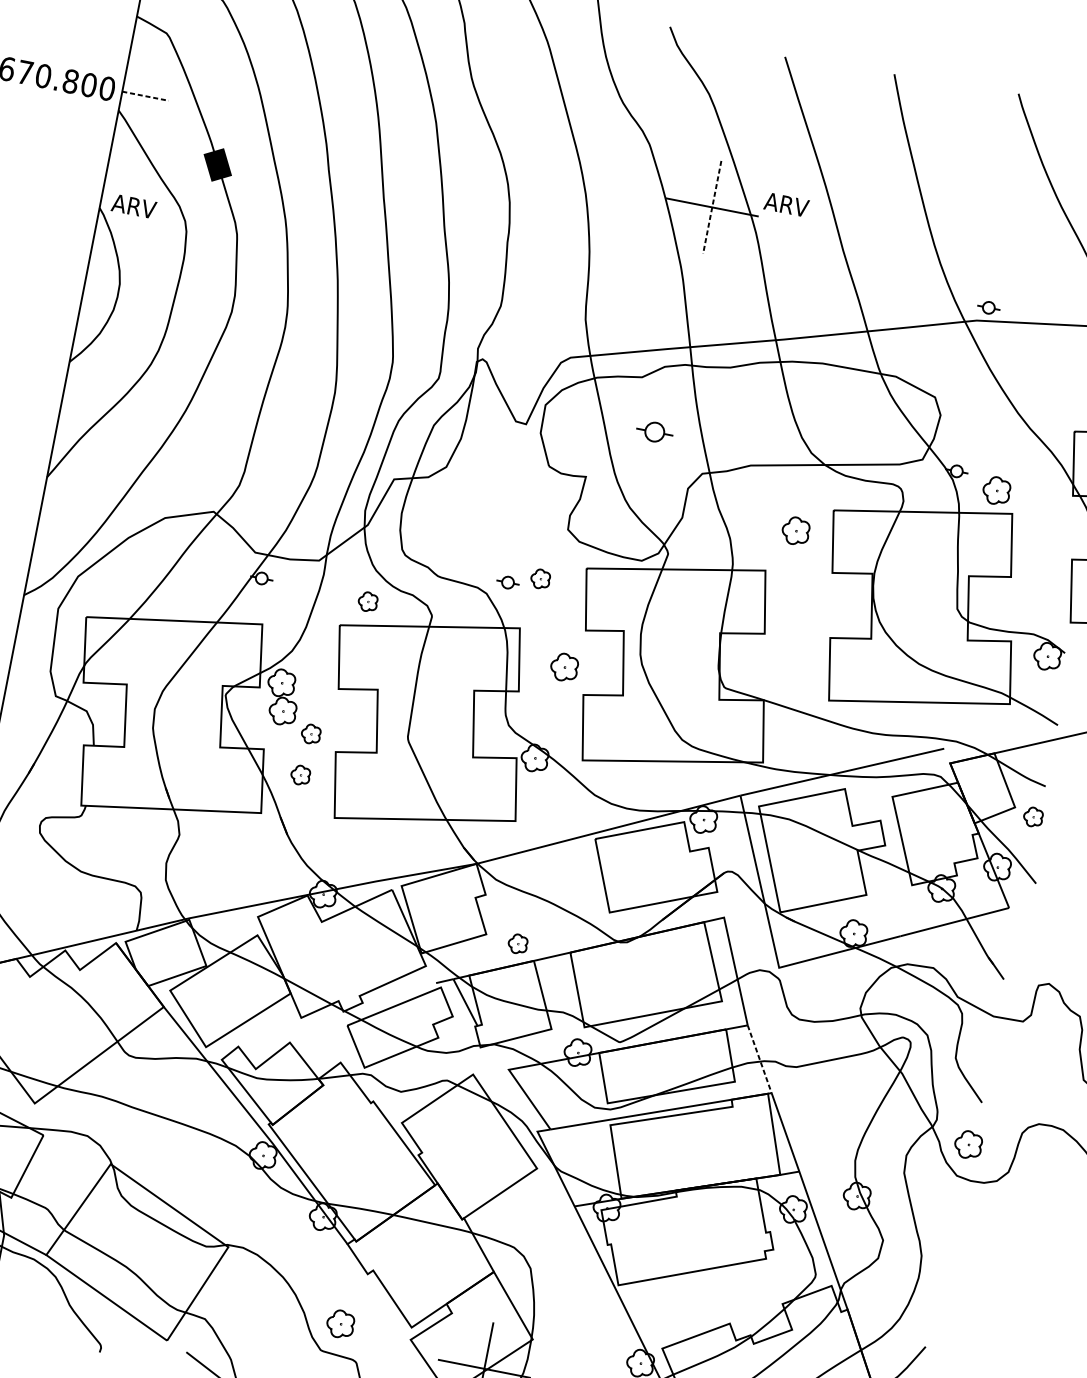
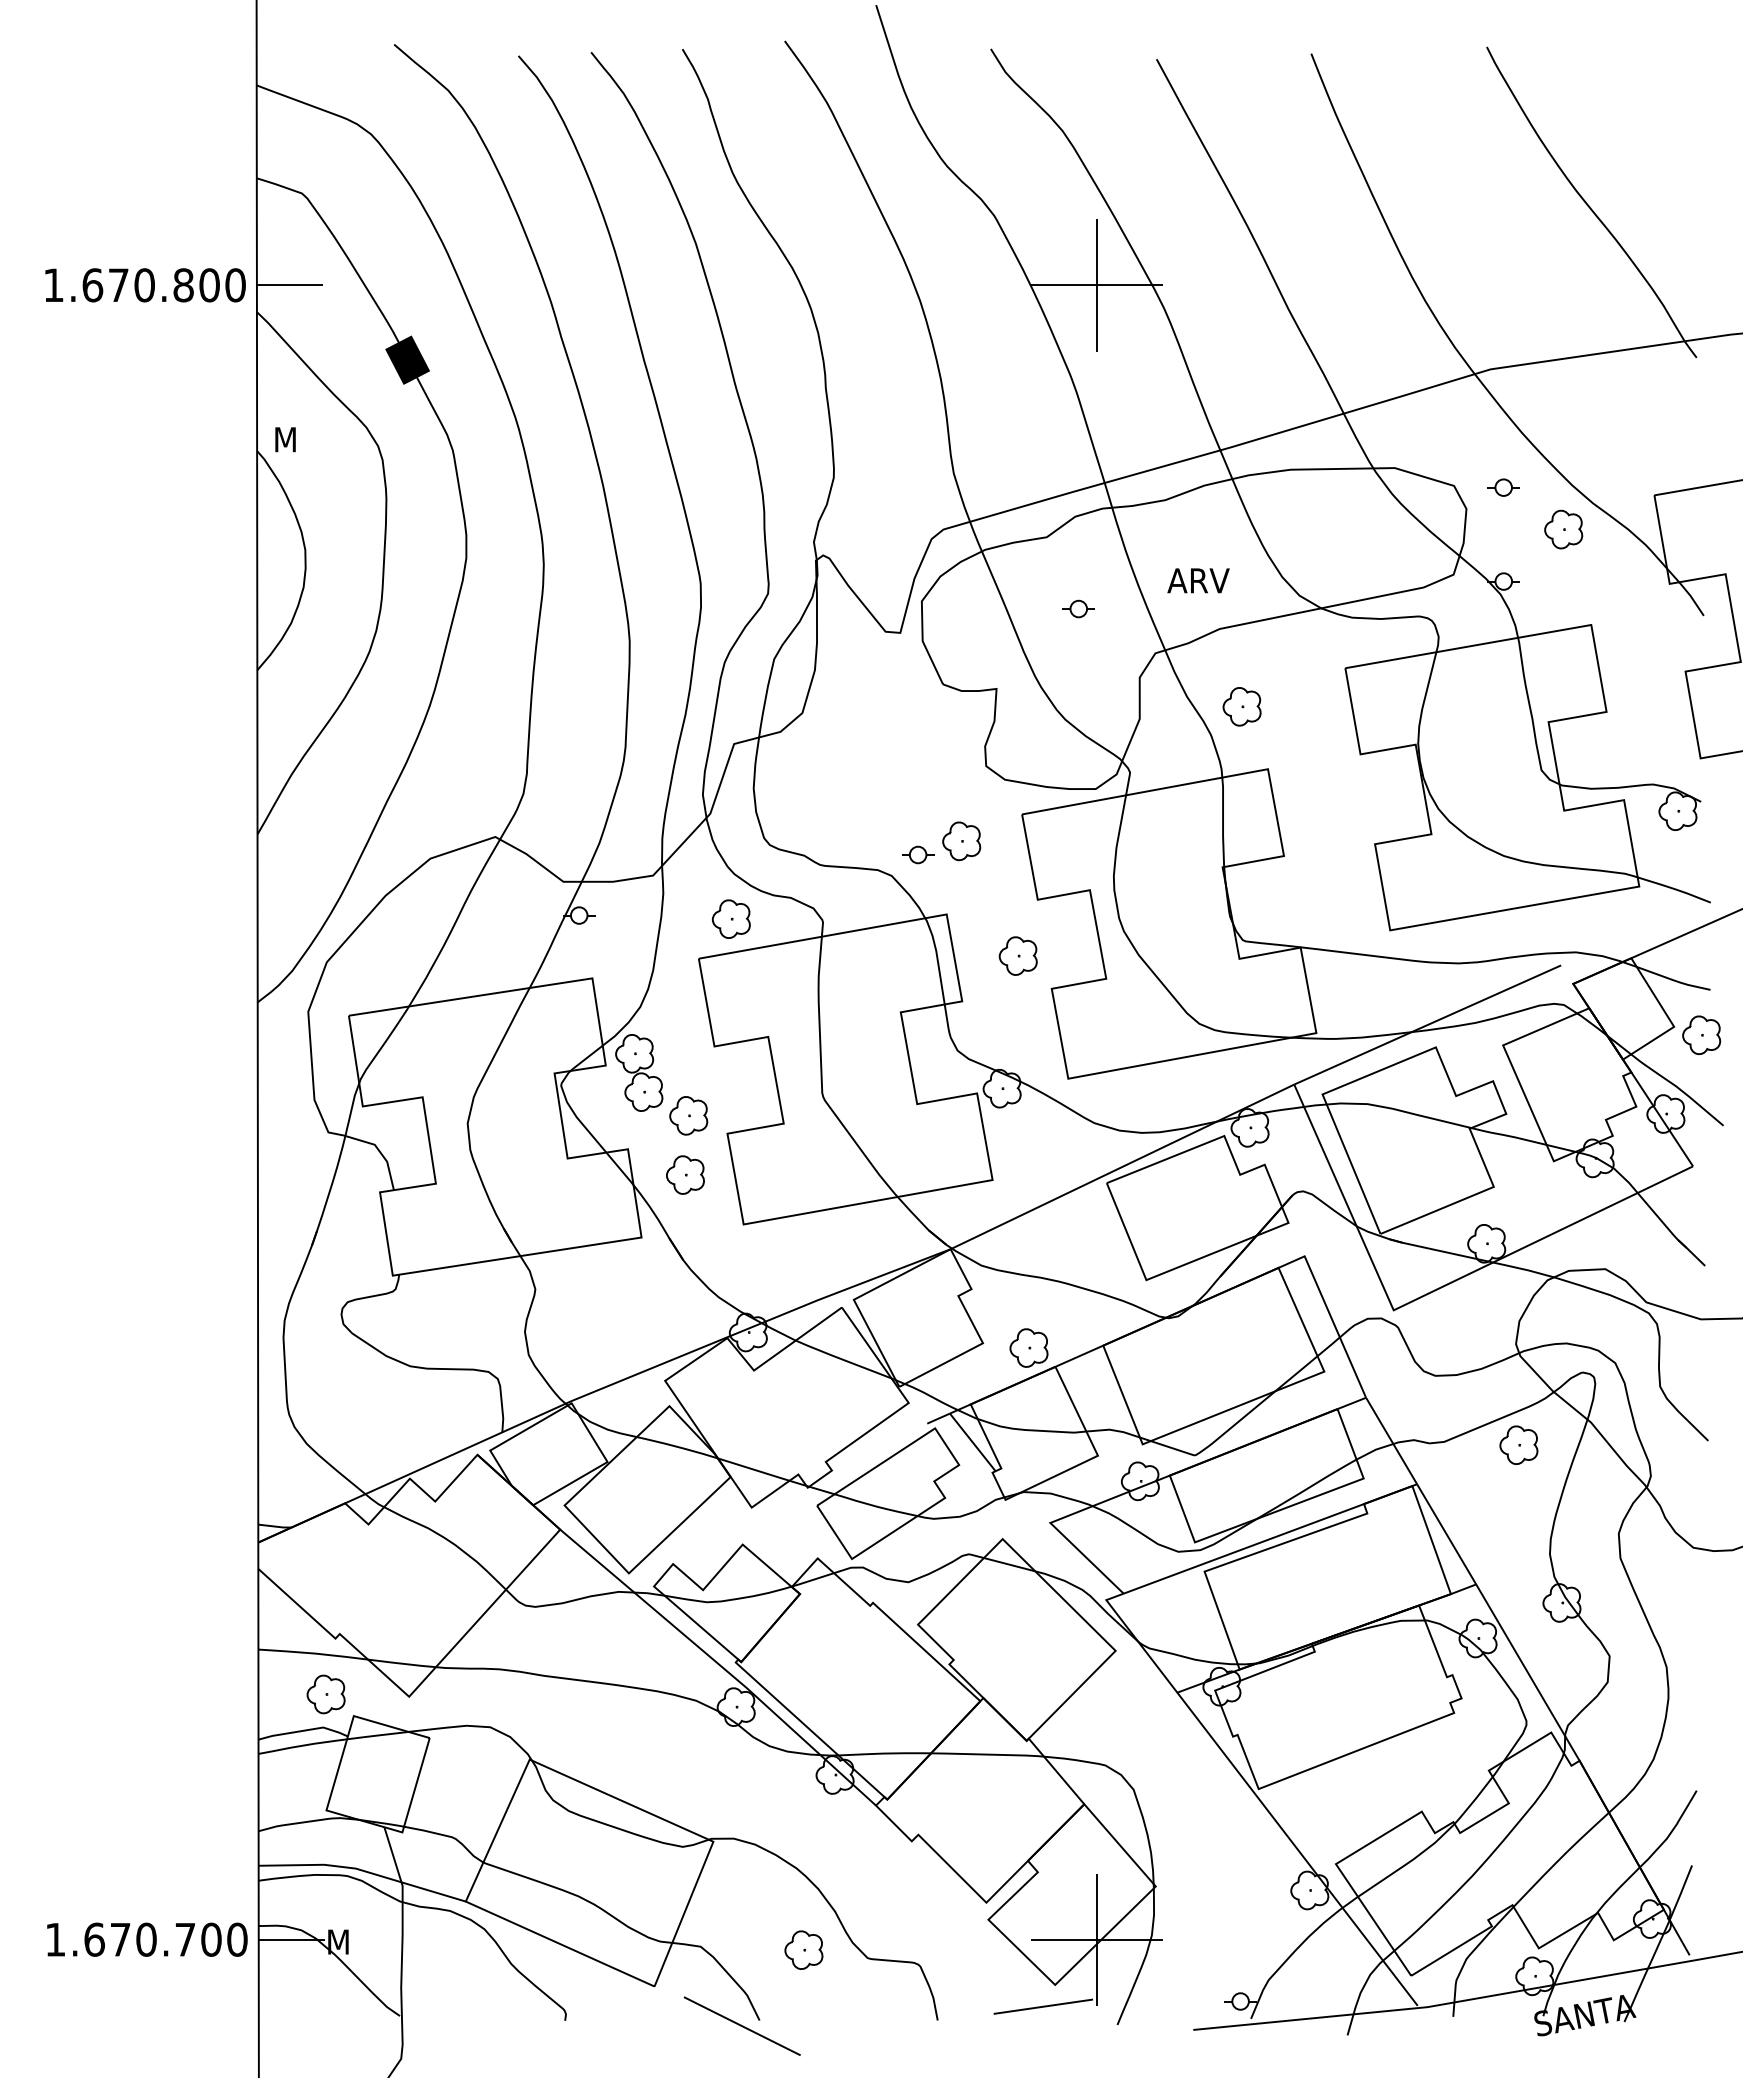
line: (145, 96) -> (290, 285), dashed -> solid
text: (786, 204) -> (1198, 580), moved
text: (133, 206) -> (303, 439), ARV -> M
line: (712, 207) -> (1097, 285), dashed -> solid
part: (988, 307) -> (1503, 487), moved
part: (654, 431) -> (1078, 608), size x0.62
part: (996, 490) -> (1563, 529), moved
part: (795, 530) -> (1241, 706), moved
part: (540, 579) -> (961, 841), size x1.43
part: (367, 601) -> (730, 918), size x1.43
part: (310, 733) -> (688, 1115), size x1.43
part: (300, 774) -> (685, 1174), size x1.43
part: (1033, 817) -> (1701, 1035), size x1.43
part: (517, 943) -> (1028, 1347), size x1.43
line: (759, 1059) -> (1391, 1441), dashed -> solid
part: (968, 1144) -> (1518, 1444), moved
part: (340, 1323) -> (803, 1949), moved

